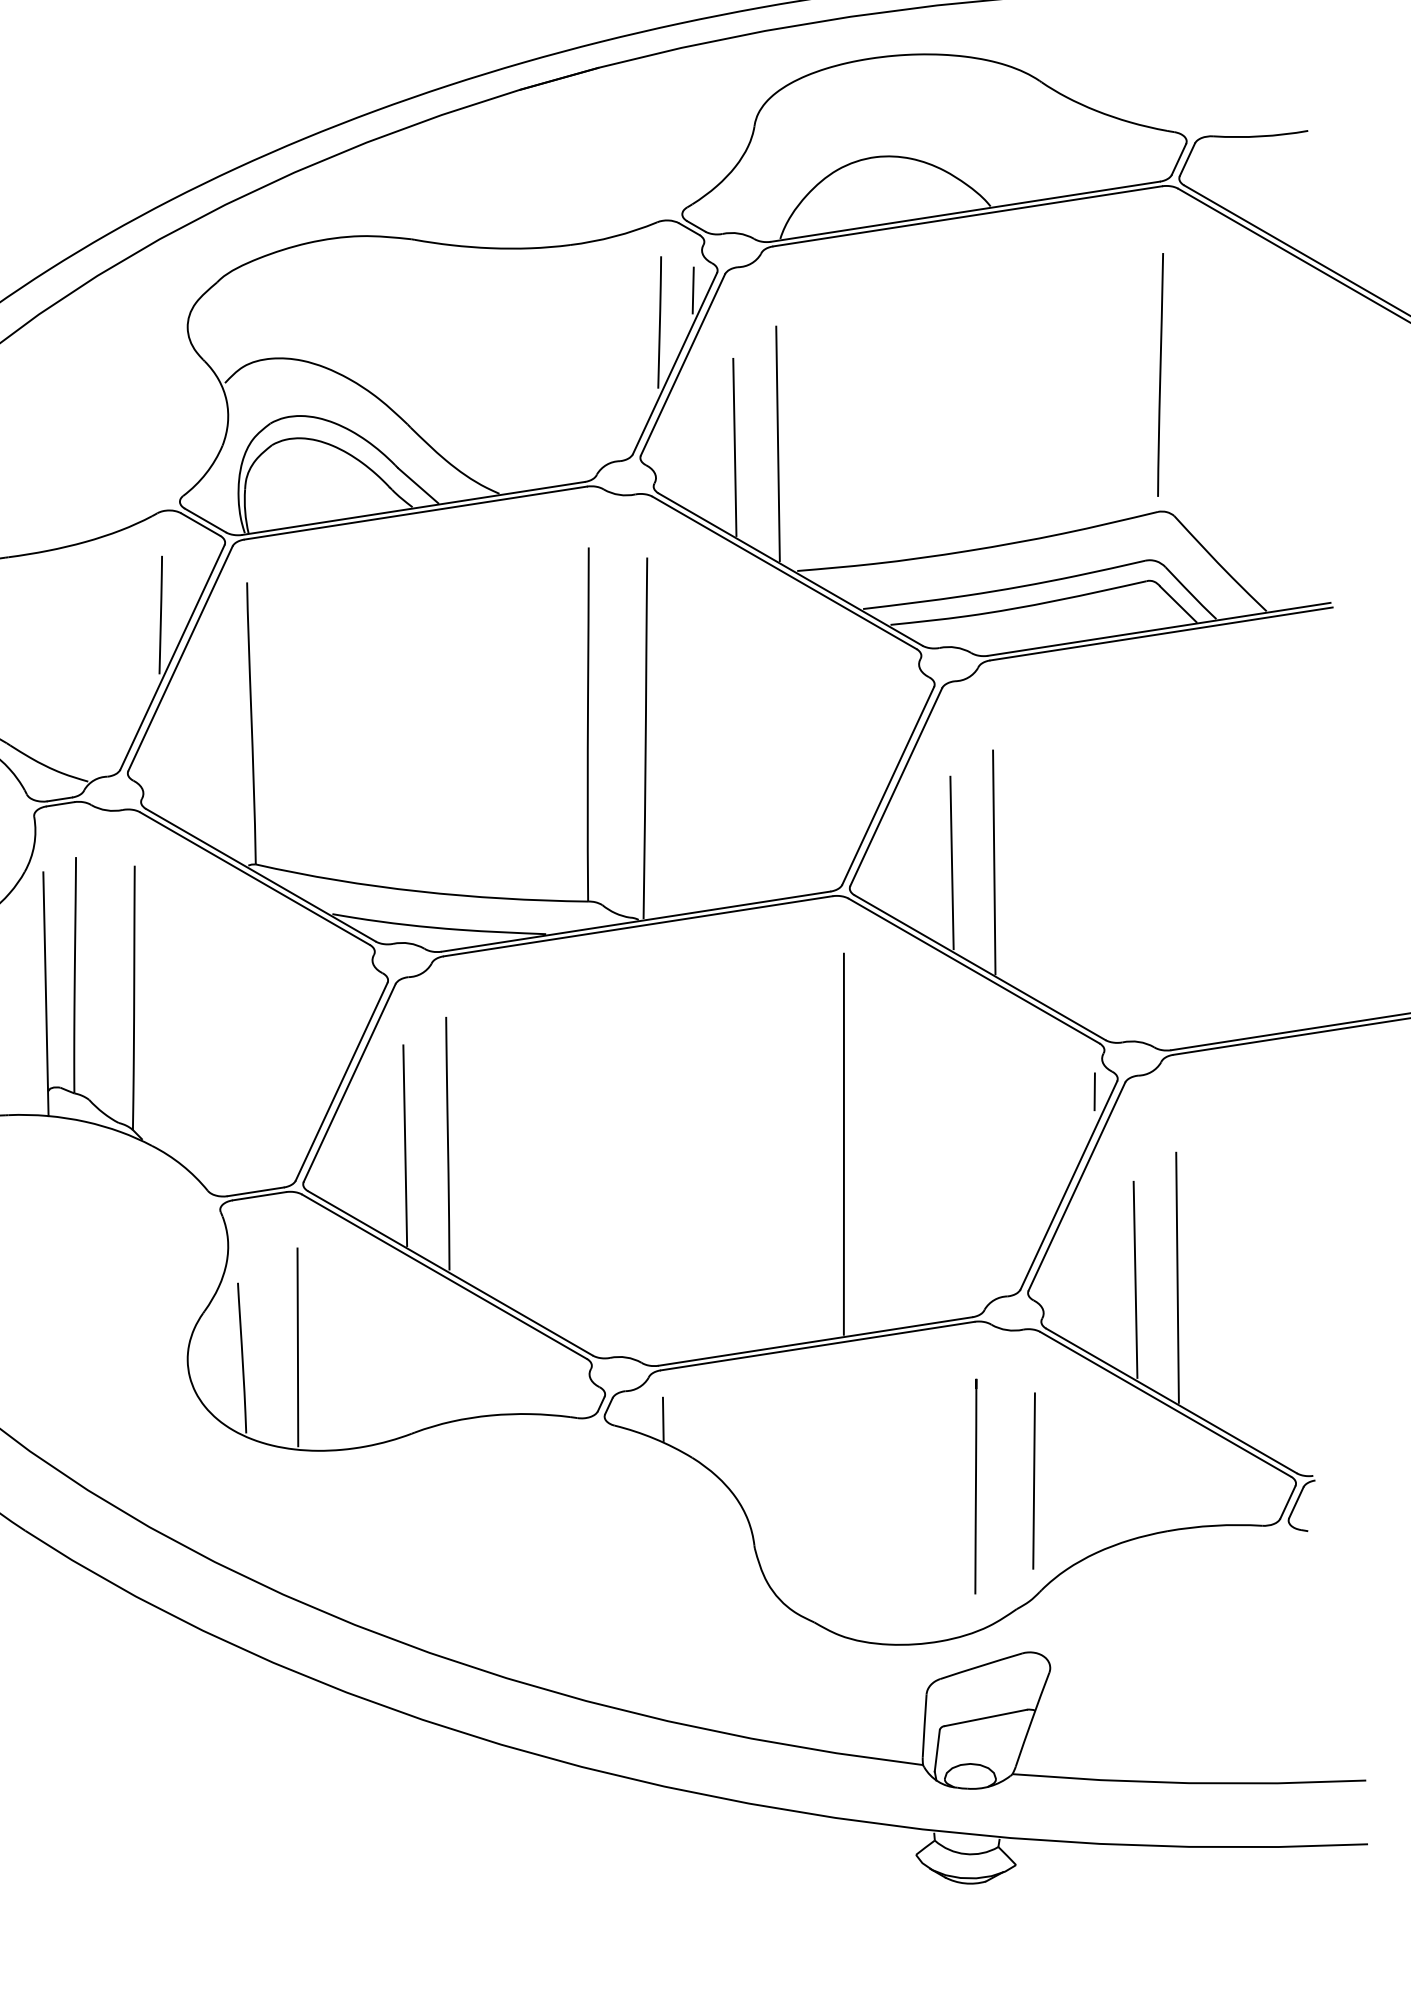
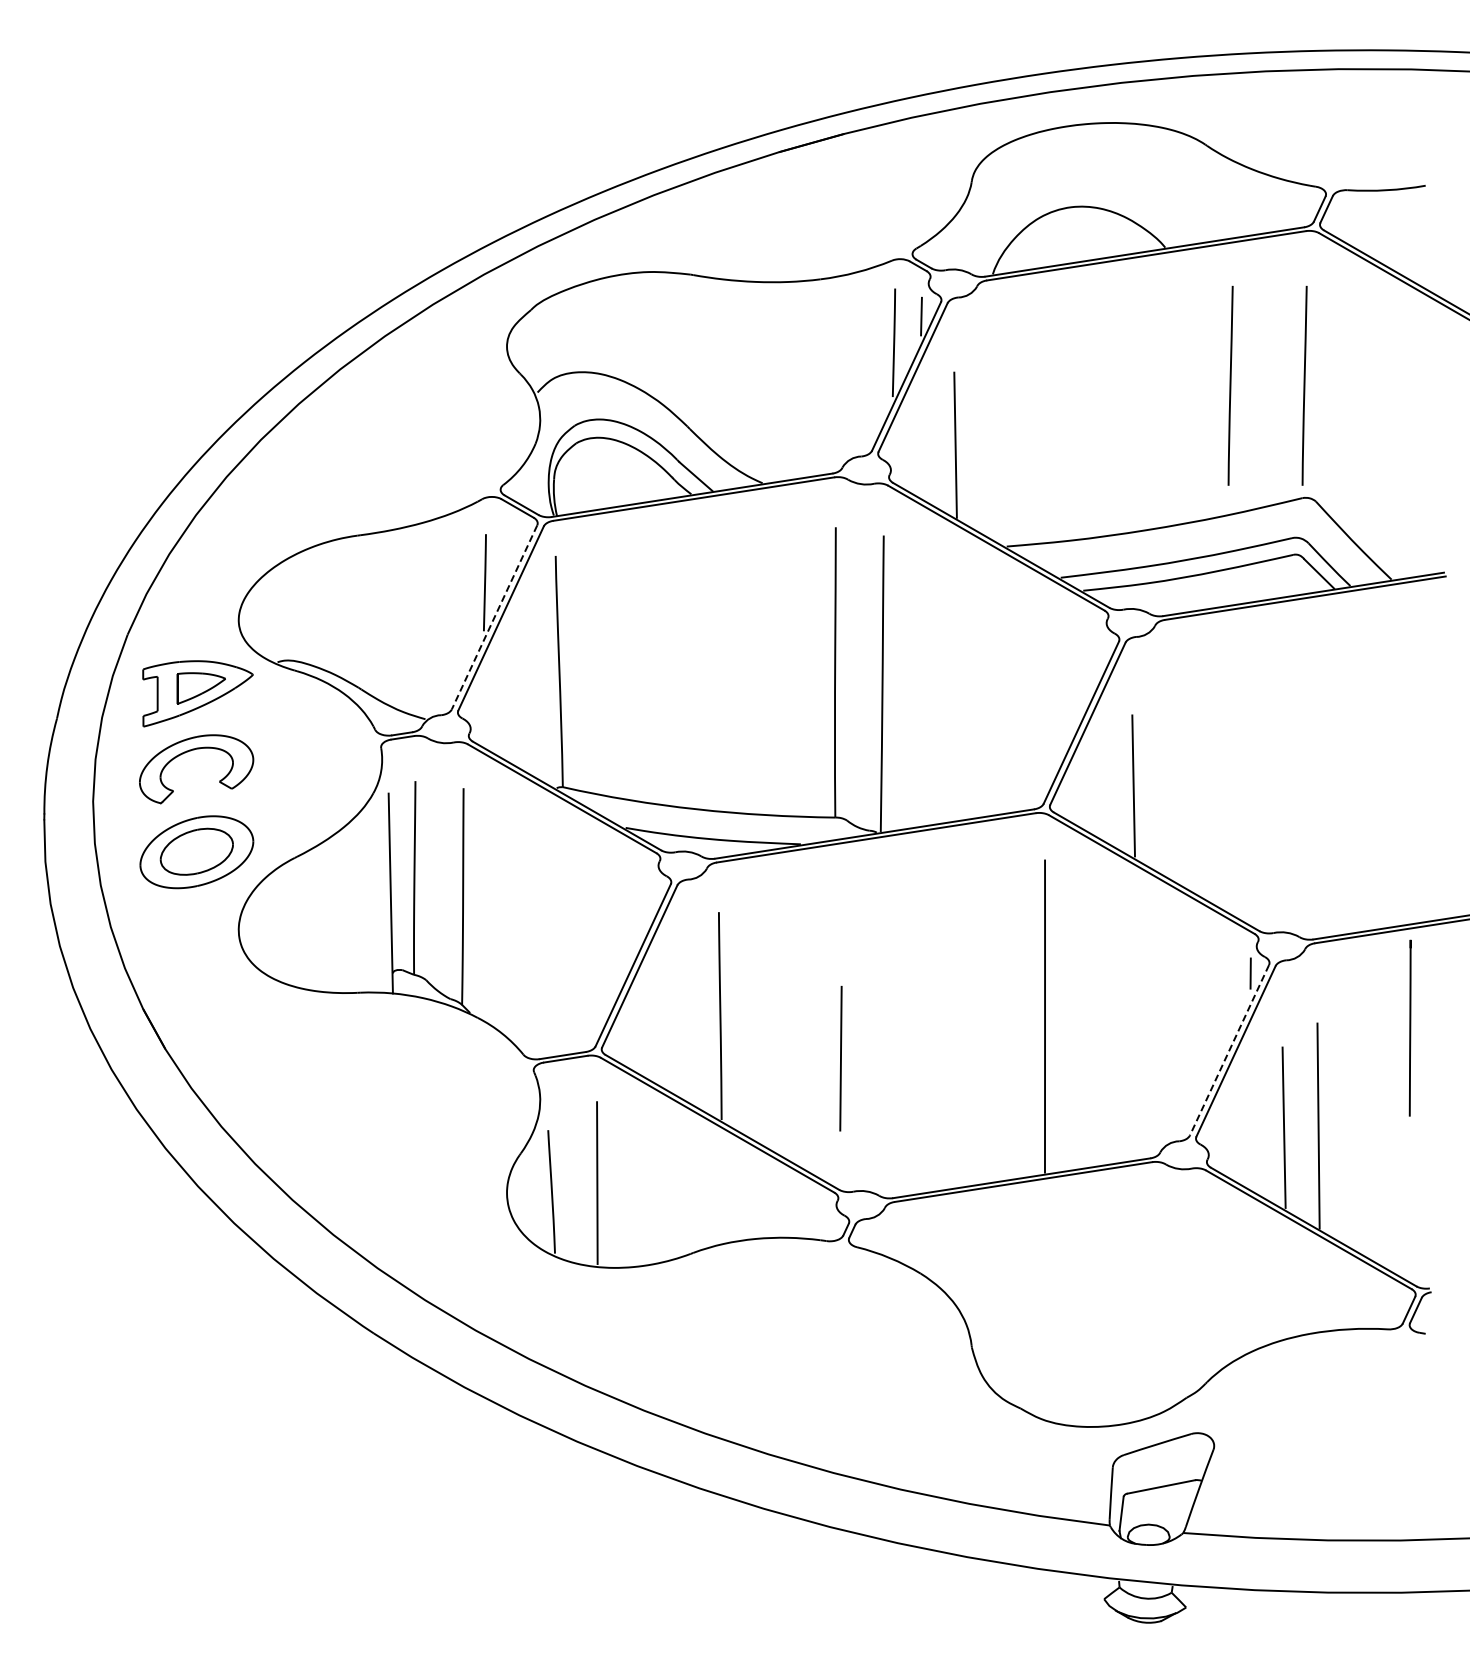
line: (1070, 374) -> (1230, 385), added
line: (777, 444) -> (990, 442), removed
line: (172, 657) -> (494, 617), solid -> dashed
line: (994, 862) -> (1168, 785), removed
line: (404, 1145) -> (684, 1017), removed
line: (1068, 1185) -> (1229, 1050), solid -> dashed
line: (662, 1418) -> (896, 1241), removed
line: (1033, 1480) -> (840, 1058), moved
line: (975, 1485) -> (1409, 1027), moved

